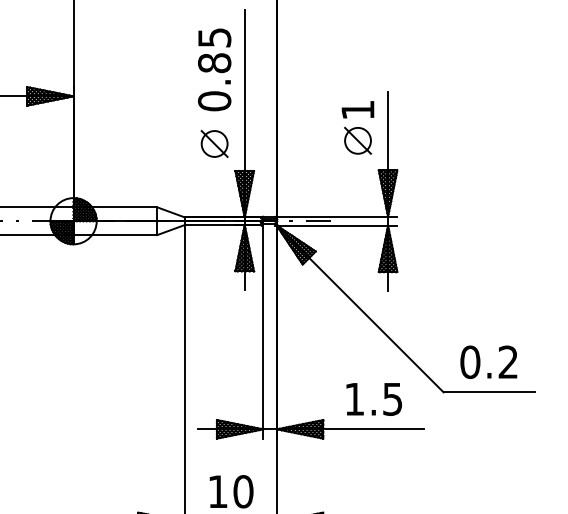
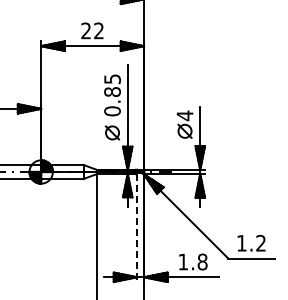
text: (356, 109) -> (184, 115), 1 -> 4
line: (264, 332) -> (137, 228), solid -> dashed
text: (469, 360) -> (241, 242), 0.2 -> 1.2
text: (392, 398) -> (202, 261), 1.5 -> 1.8

